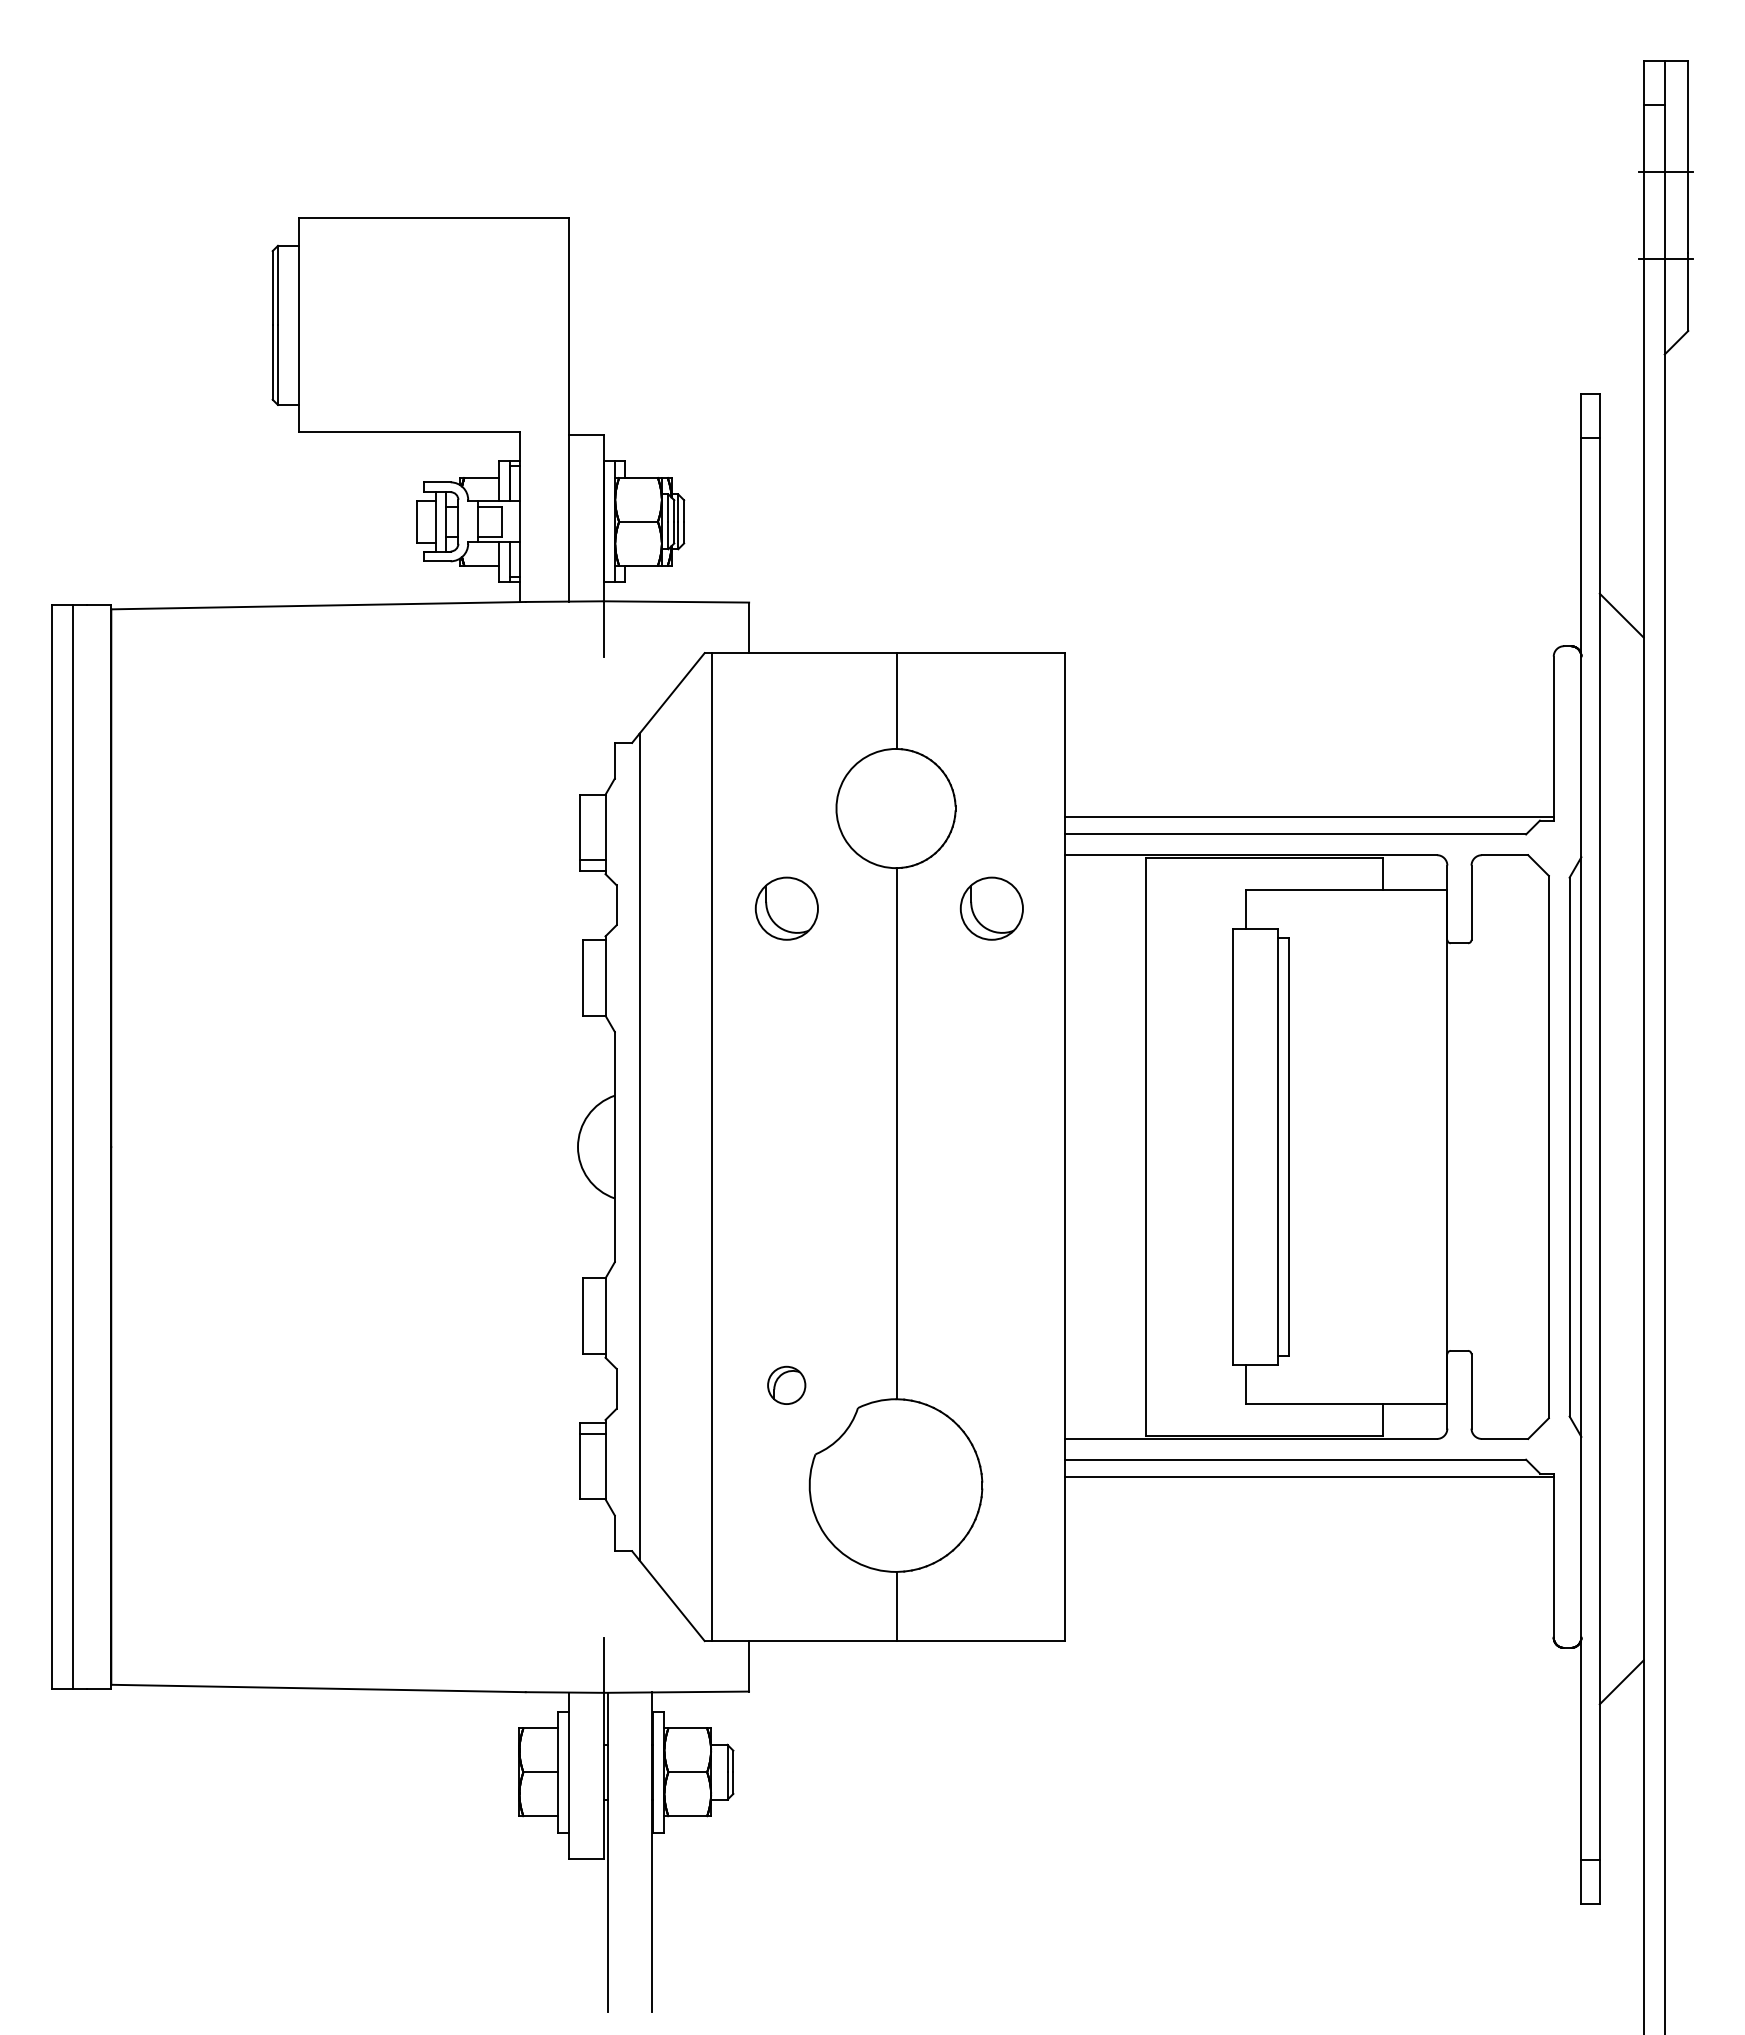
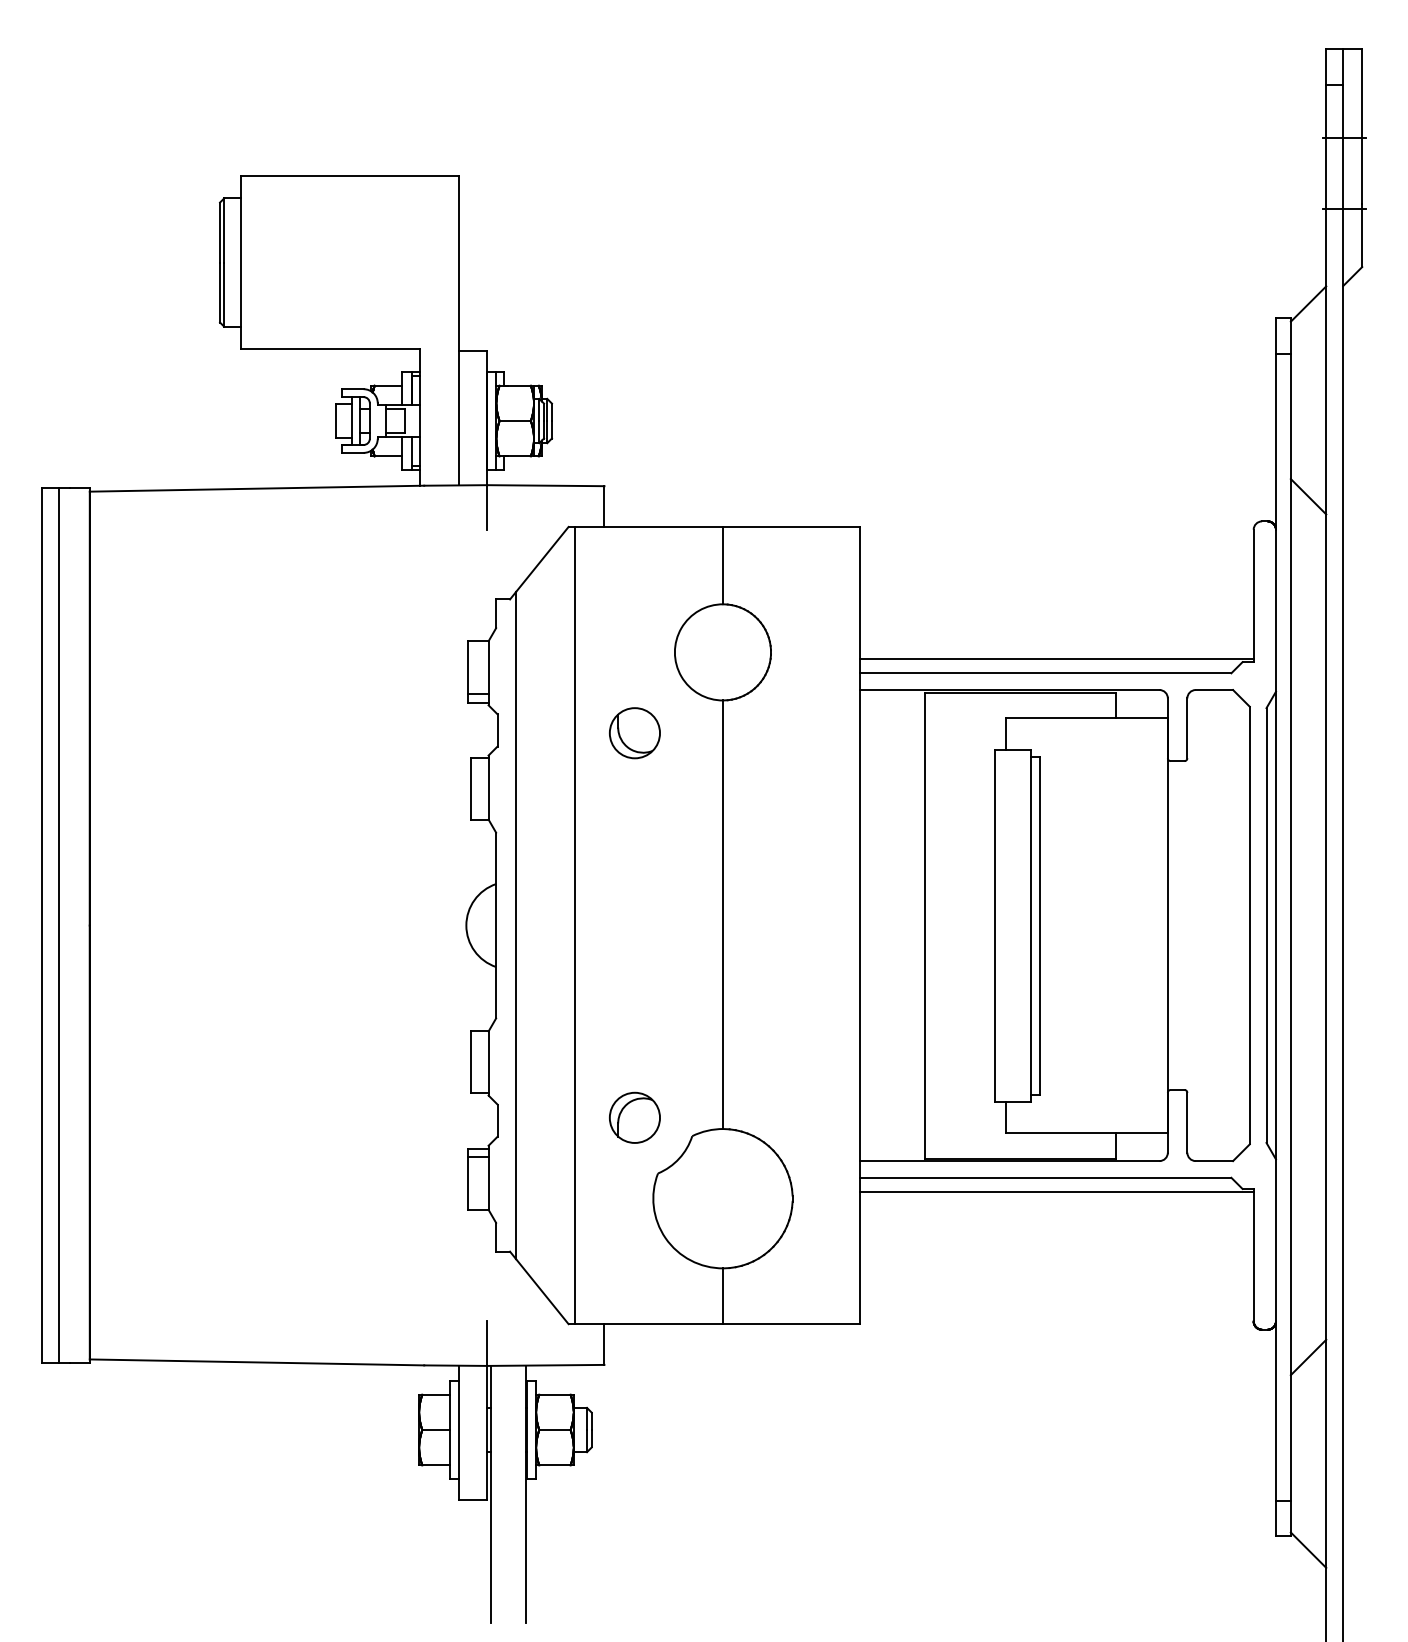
line: (1621, 376) -> (1308, 303), added
part: (991, 908) -> (800, 733), removed
part: (786, 1385) -> (634, 1117), size x1.67
line: (1621, 1921) -> (1308, 1550), added

